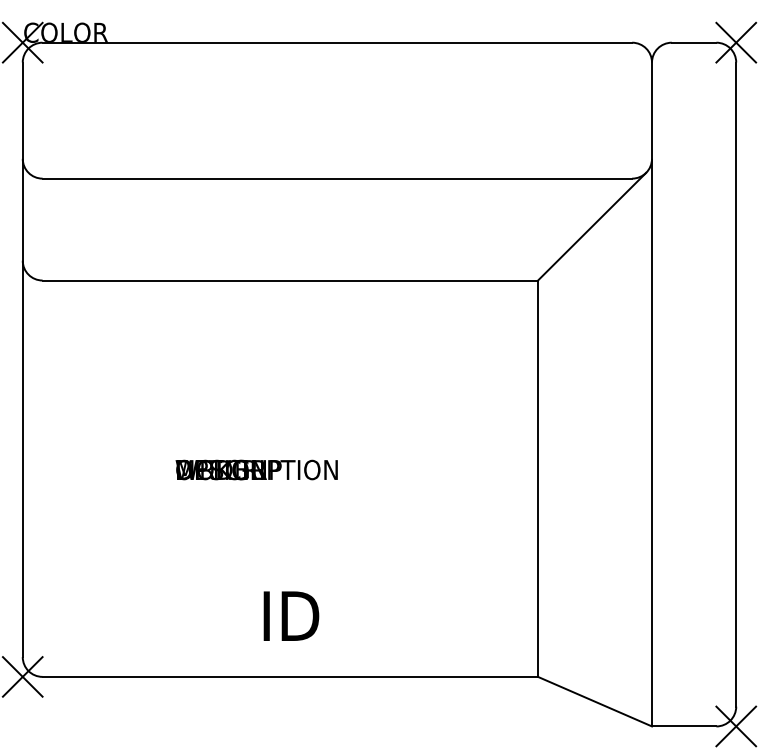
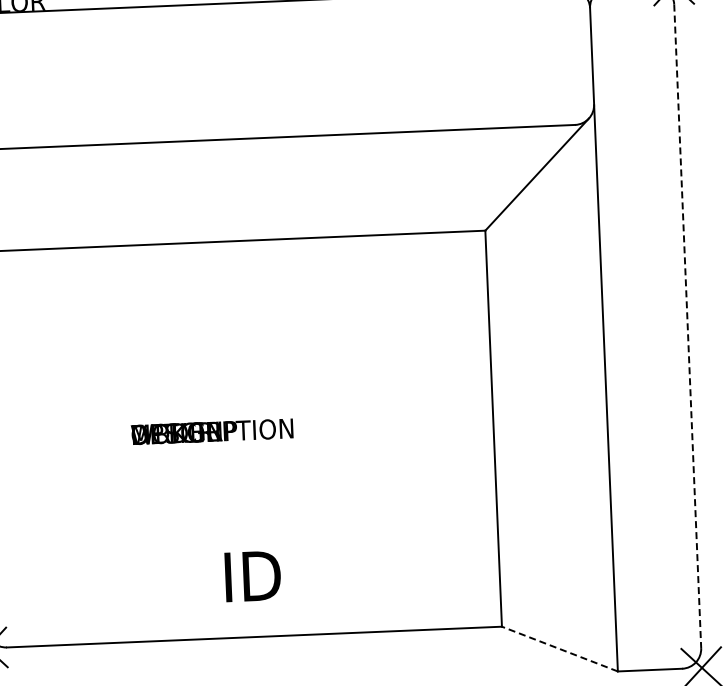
line: (736, 385) -> (688, 327), solid -> dashed
line: (594, 701) -> (559, 648), solid -> dashed

